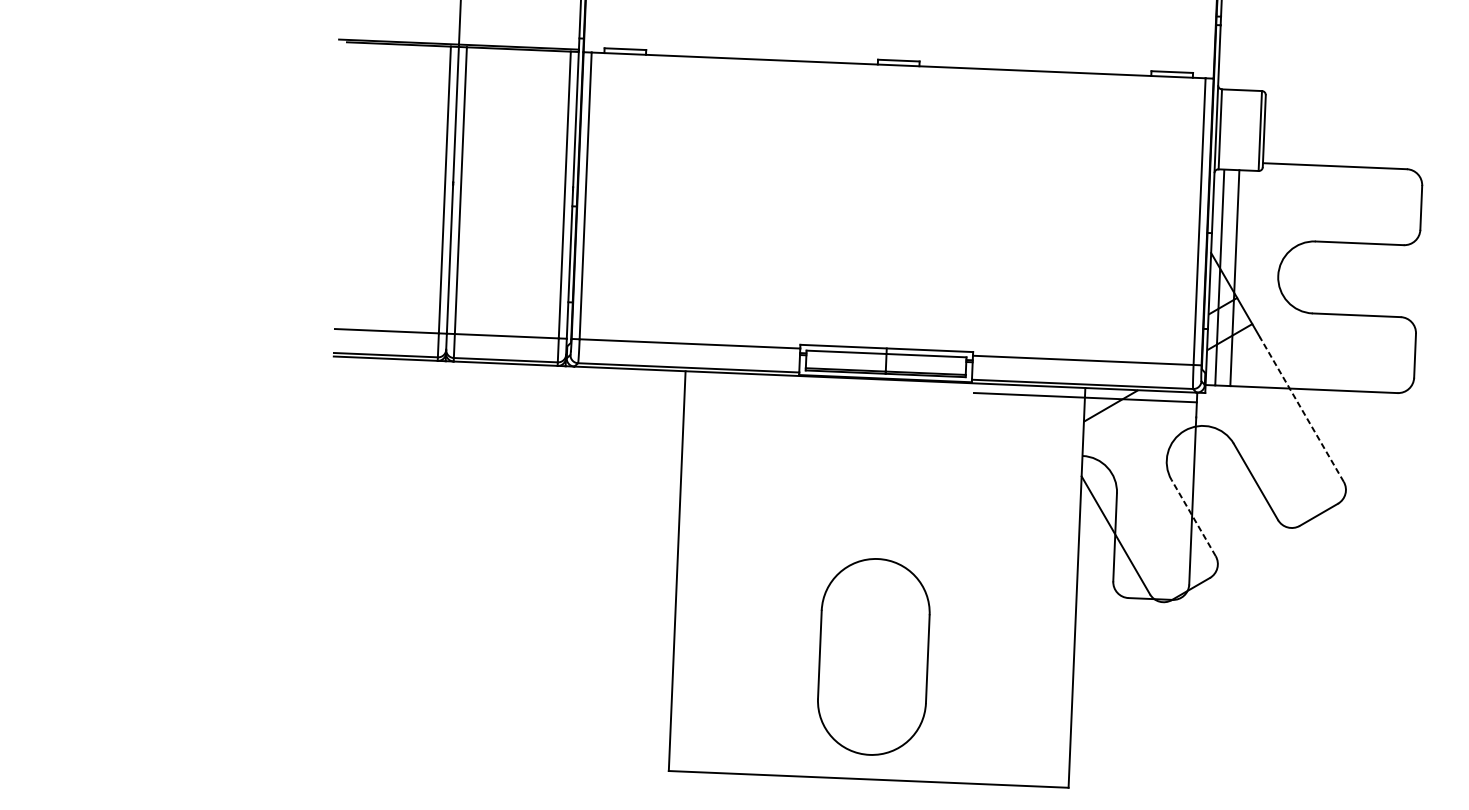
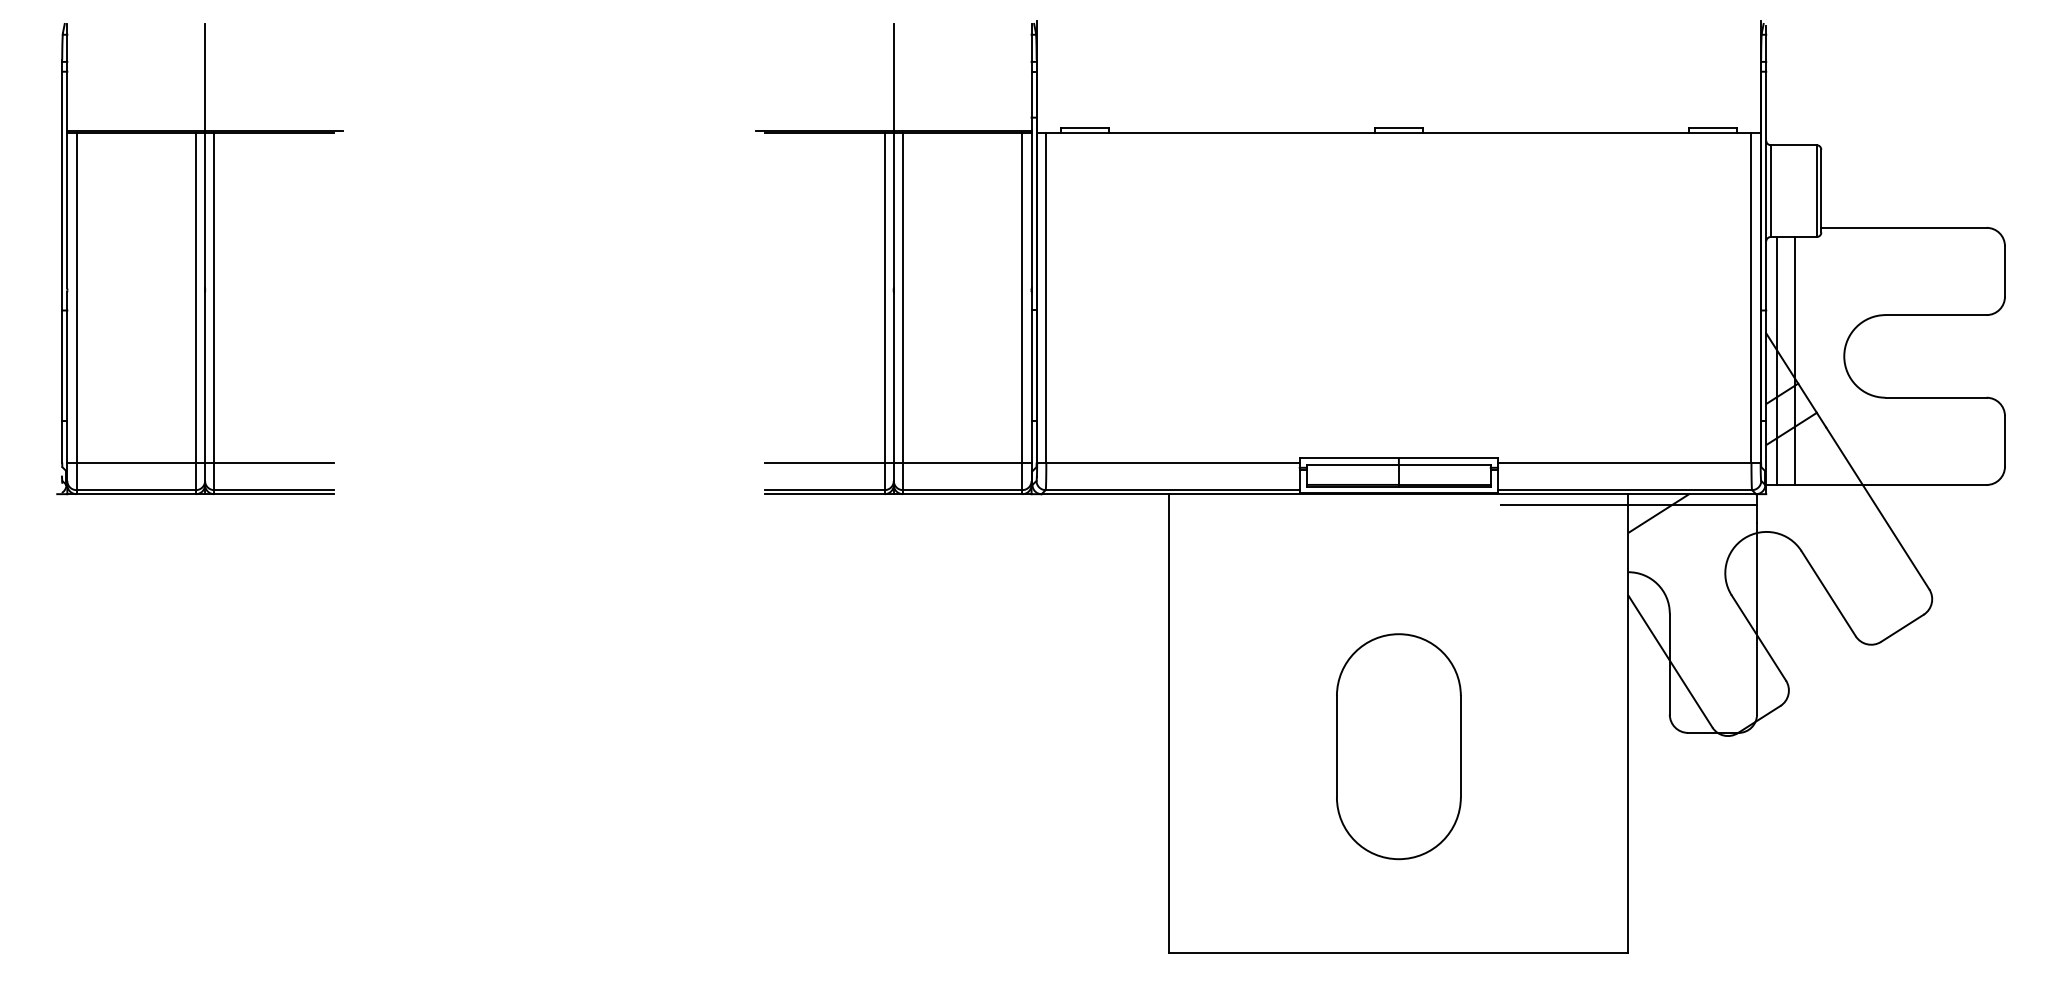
line: (1301, 409) -> (1877, 508), dashed -> solid
line: (1193, 518) -> (1758, 638), dashed -> solid
part: (873, 656) -> (1398, 746), moved

